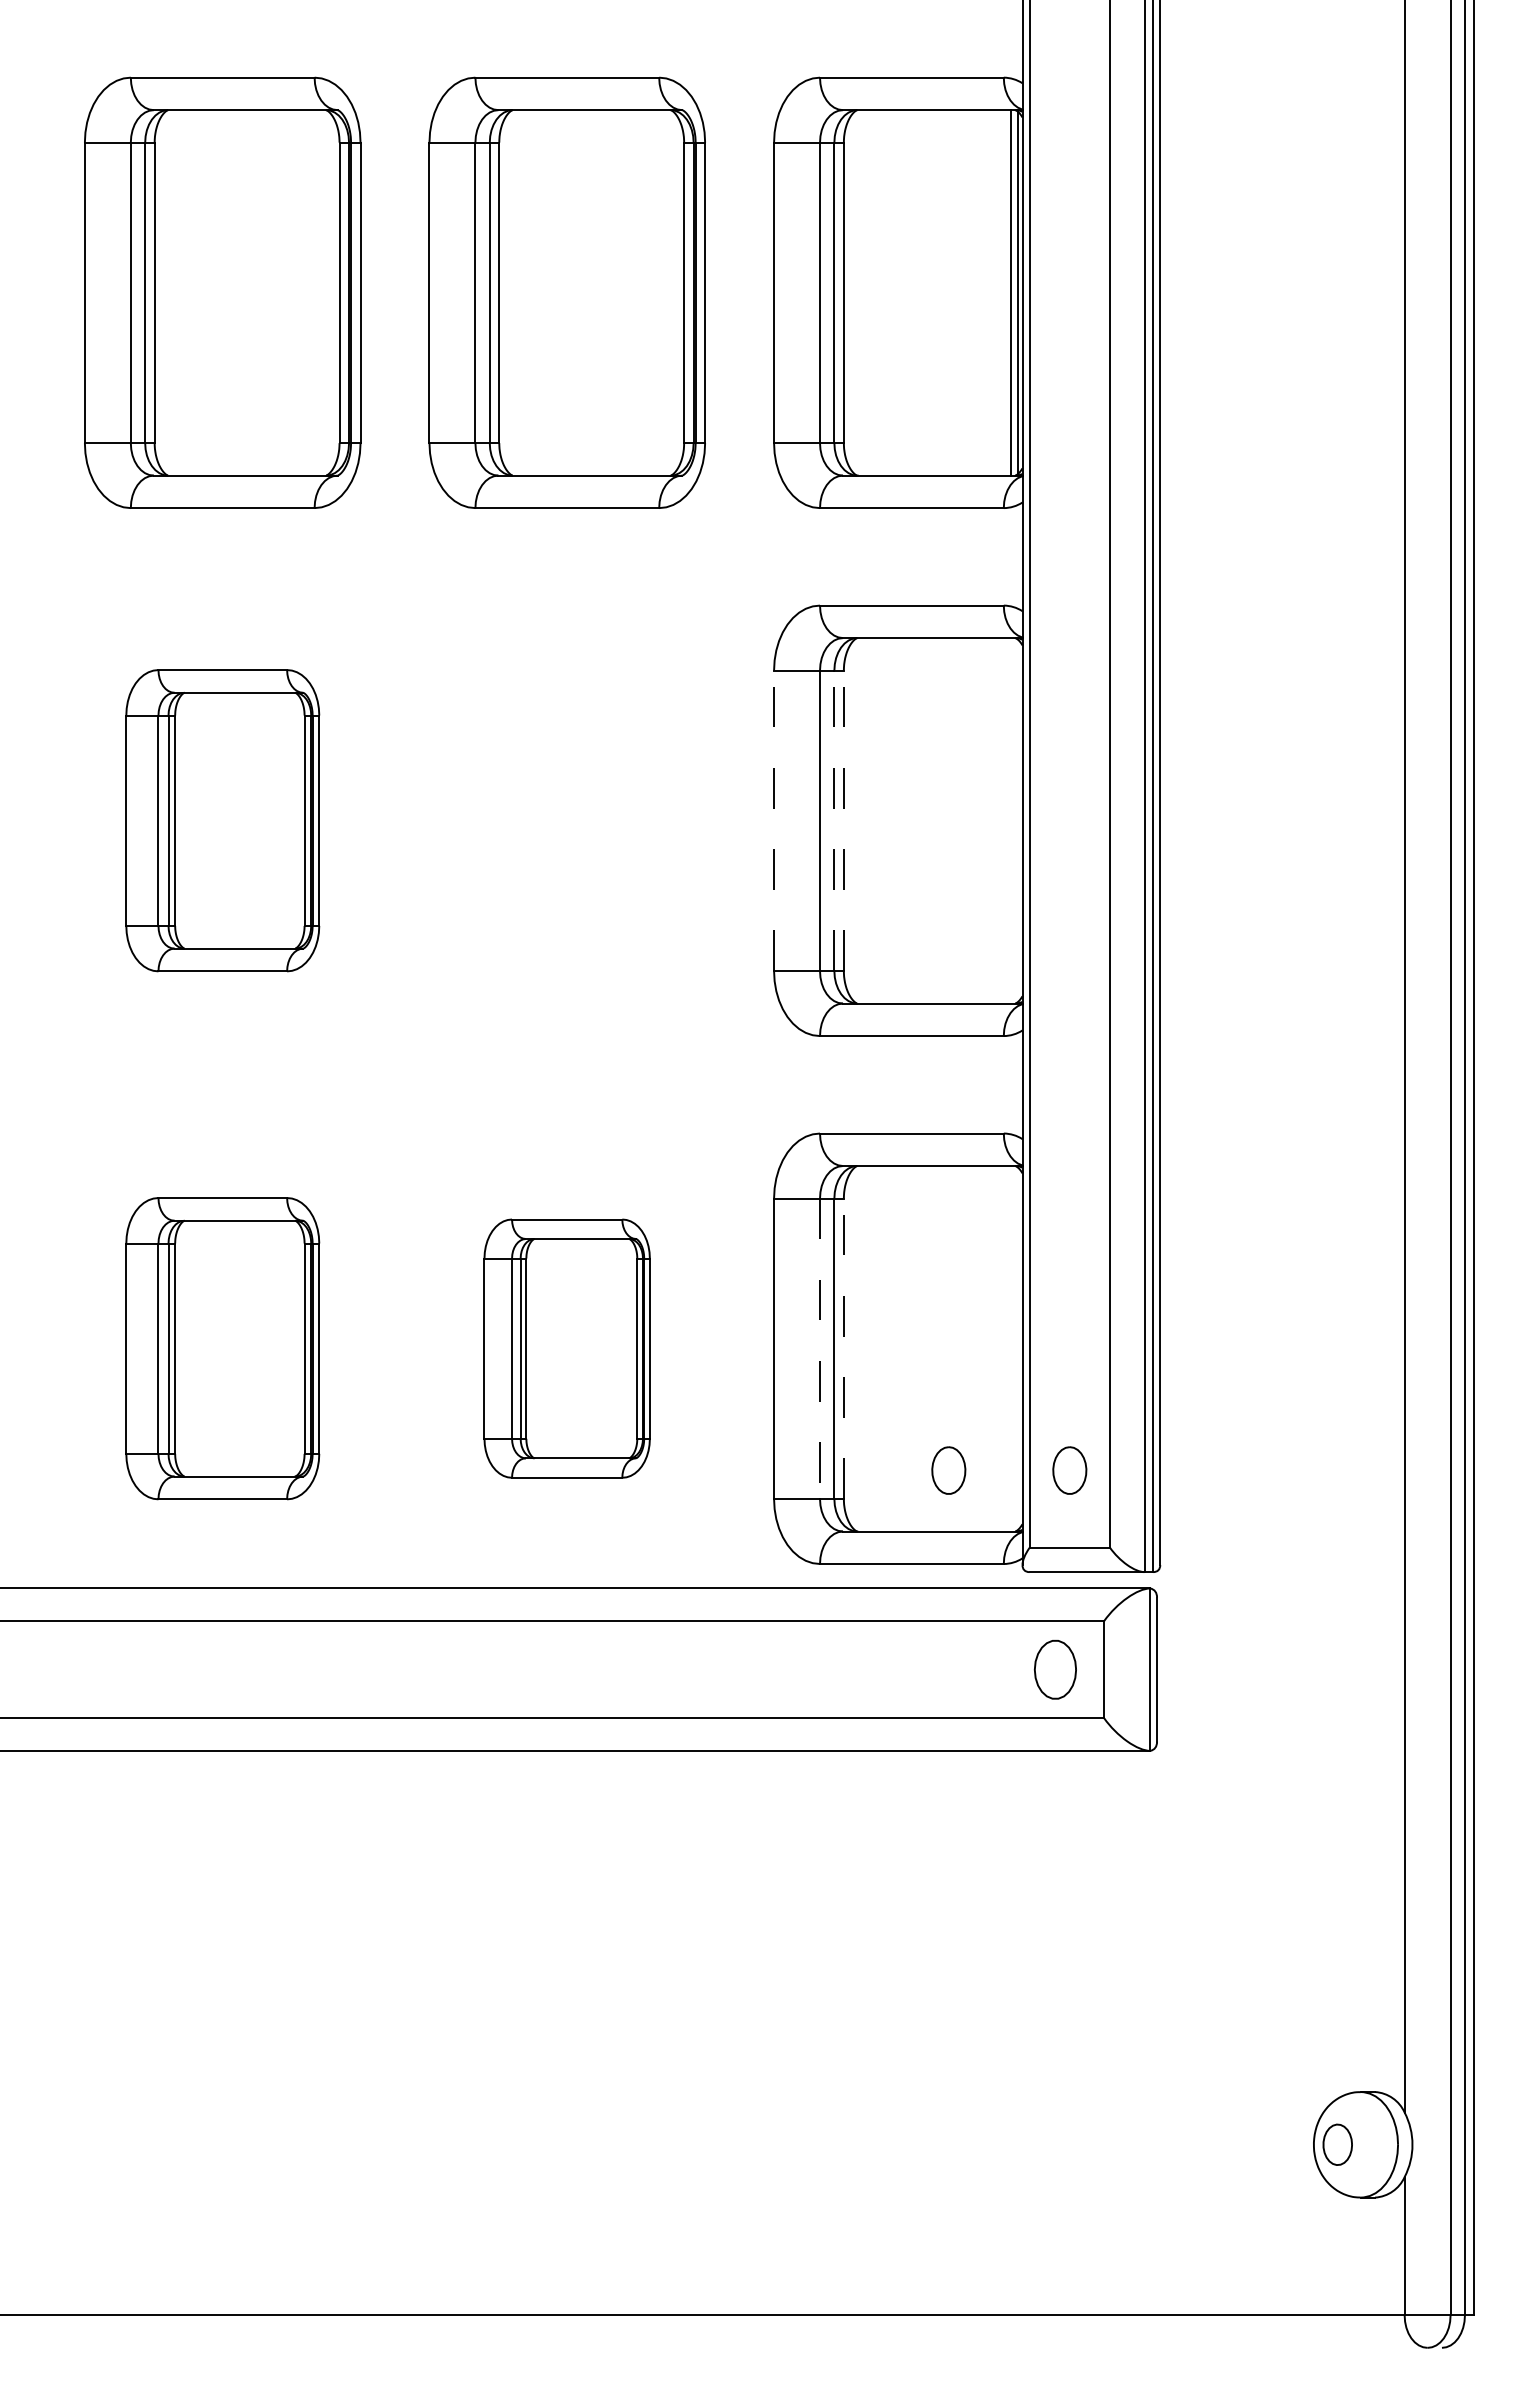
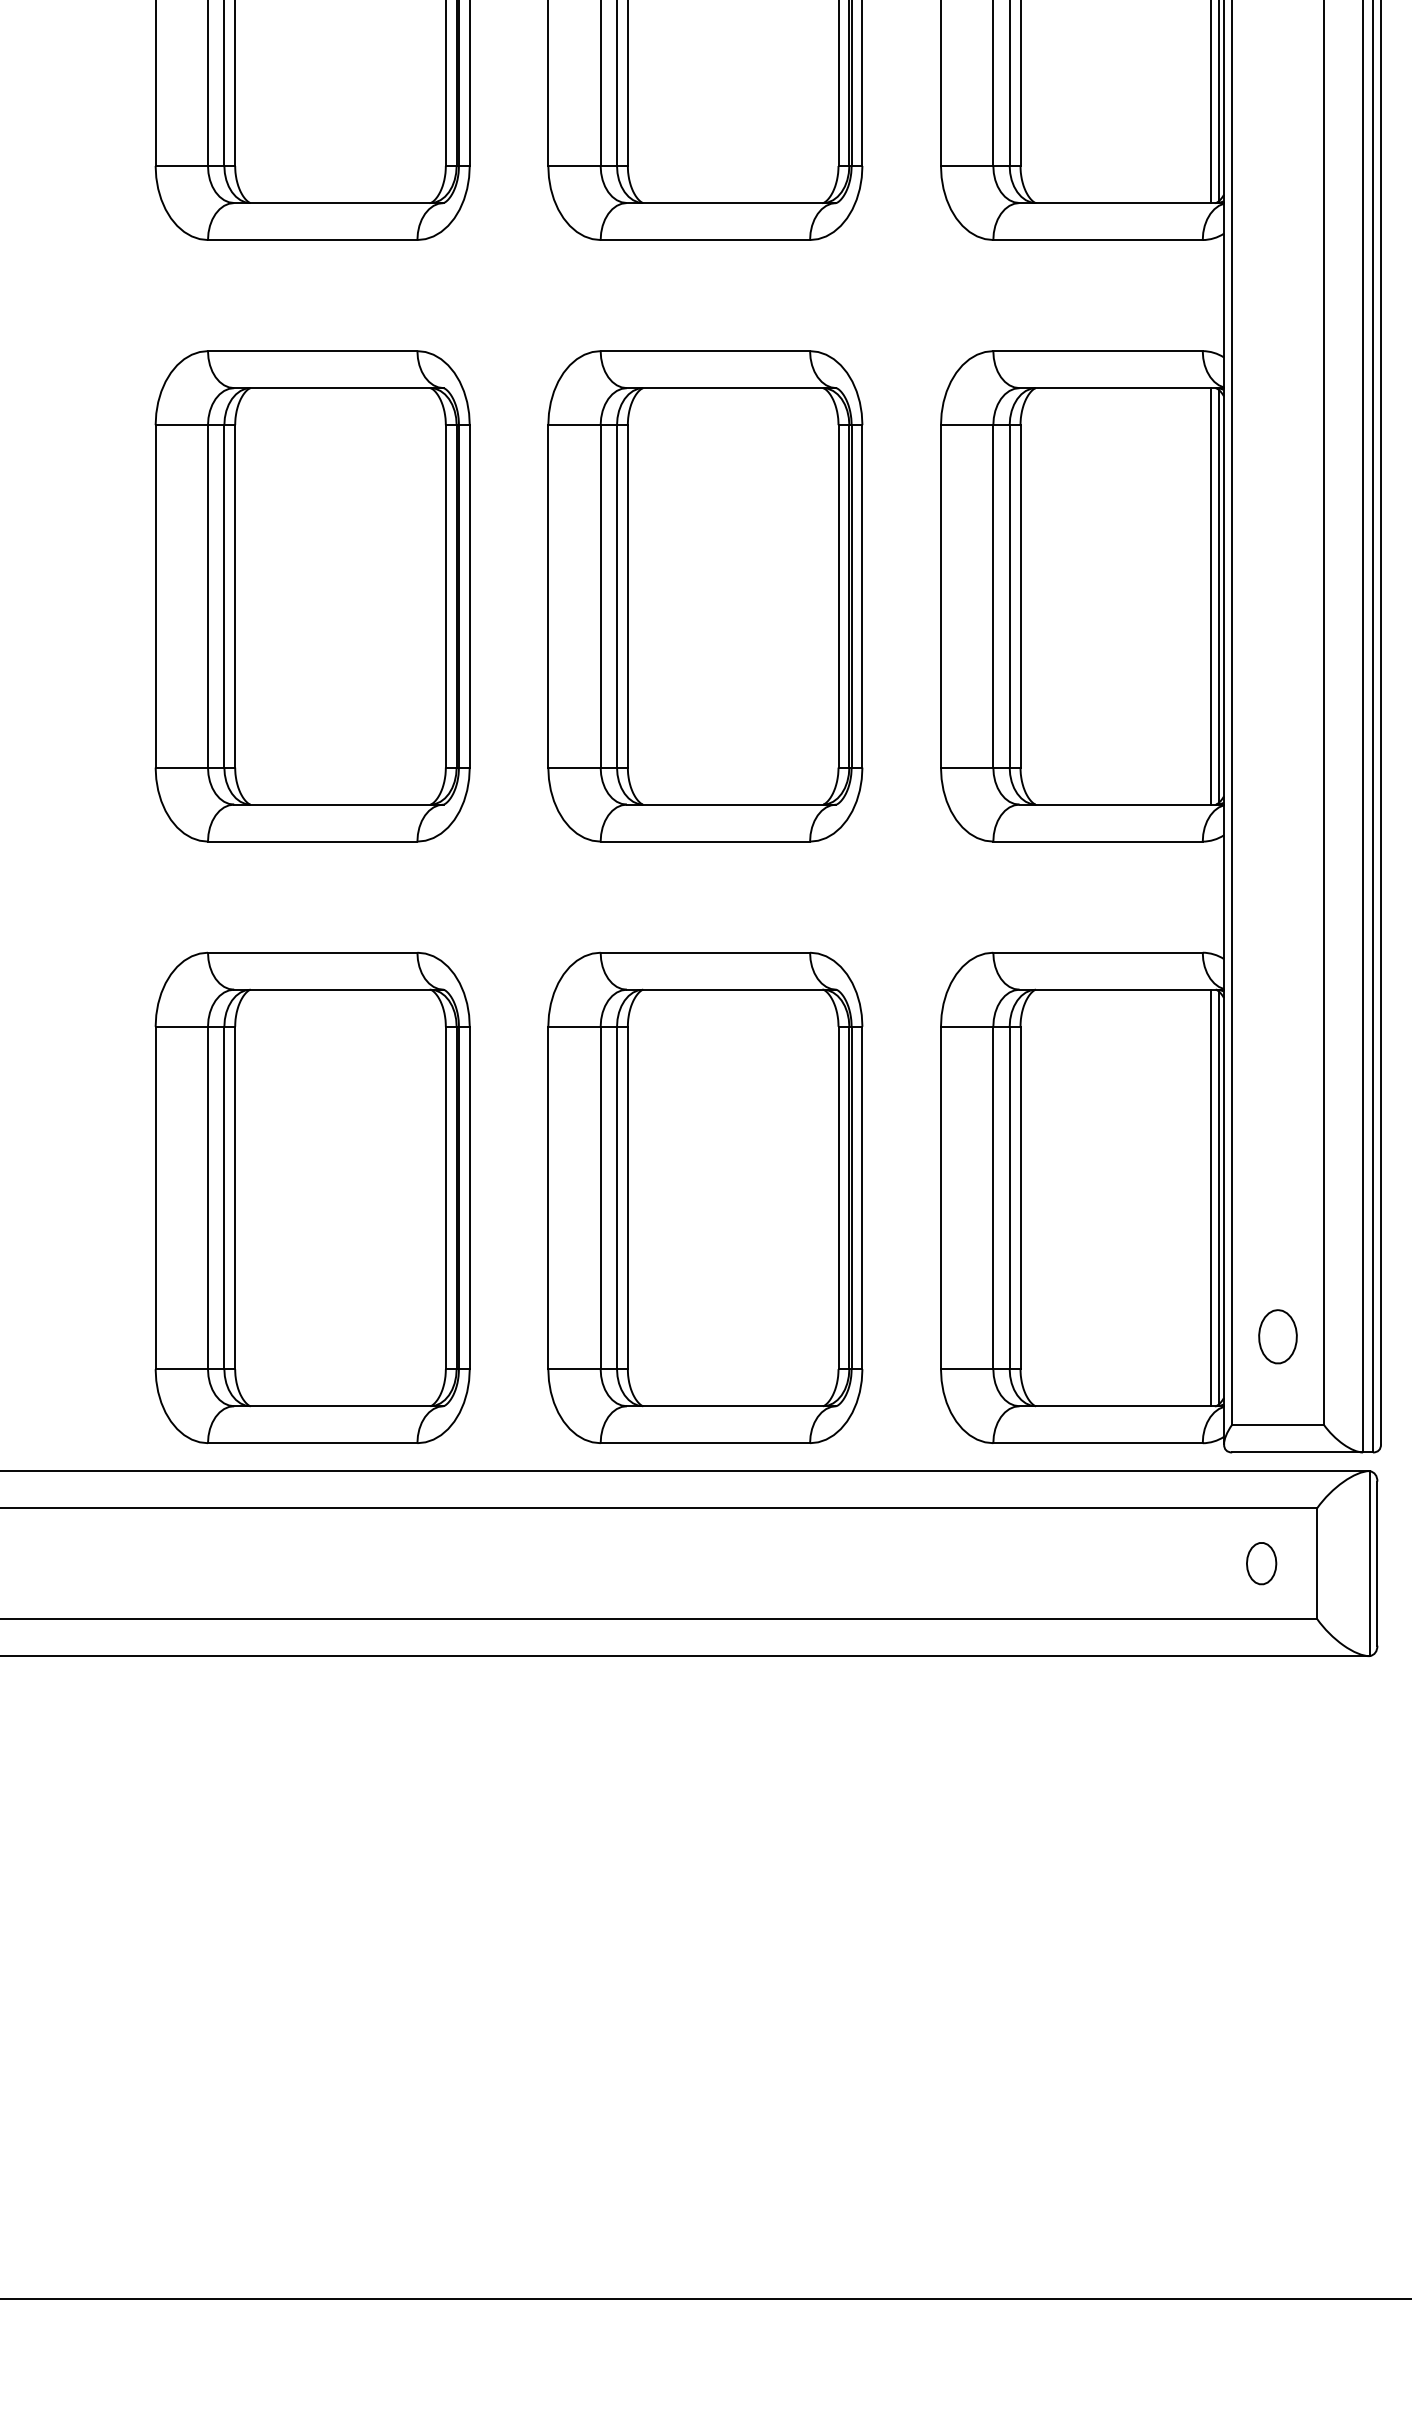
part: (222, 820) -> (312, 596), size x1.43
part: (566, 820) -> (704, 596), added
line: (774, 820) -> (941, 596), dashed -> solid
line: (834, 820) -> (1009, 596), dashed -> solid
line: (843, 820) -> (1020, 596), dashed -> solid
line: (1011, 820) -> (1211, 596), added
line: (1018, 820) -> (1219, 596), added
part: (222, 1348) -> (312, 1197), size x1.43
part: (566, 1348) -> (704, 1197), size x1.67
line: (843, 1348) -> (1020, 1197), dashed -> solid
line: (1011, 1348) -> (1211, 1197), added
line: (1018, 1348) -> (1219, 1197), added
line: (820, 1349) -> (993, 1198), dashed -> solid
part: (948, 1470) -> (1139, 1336), removed
part: (1055, 1669) -> (1261, 1563), size x0.62

